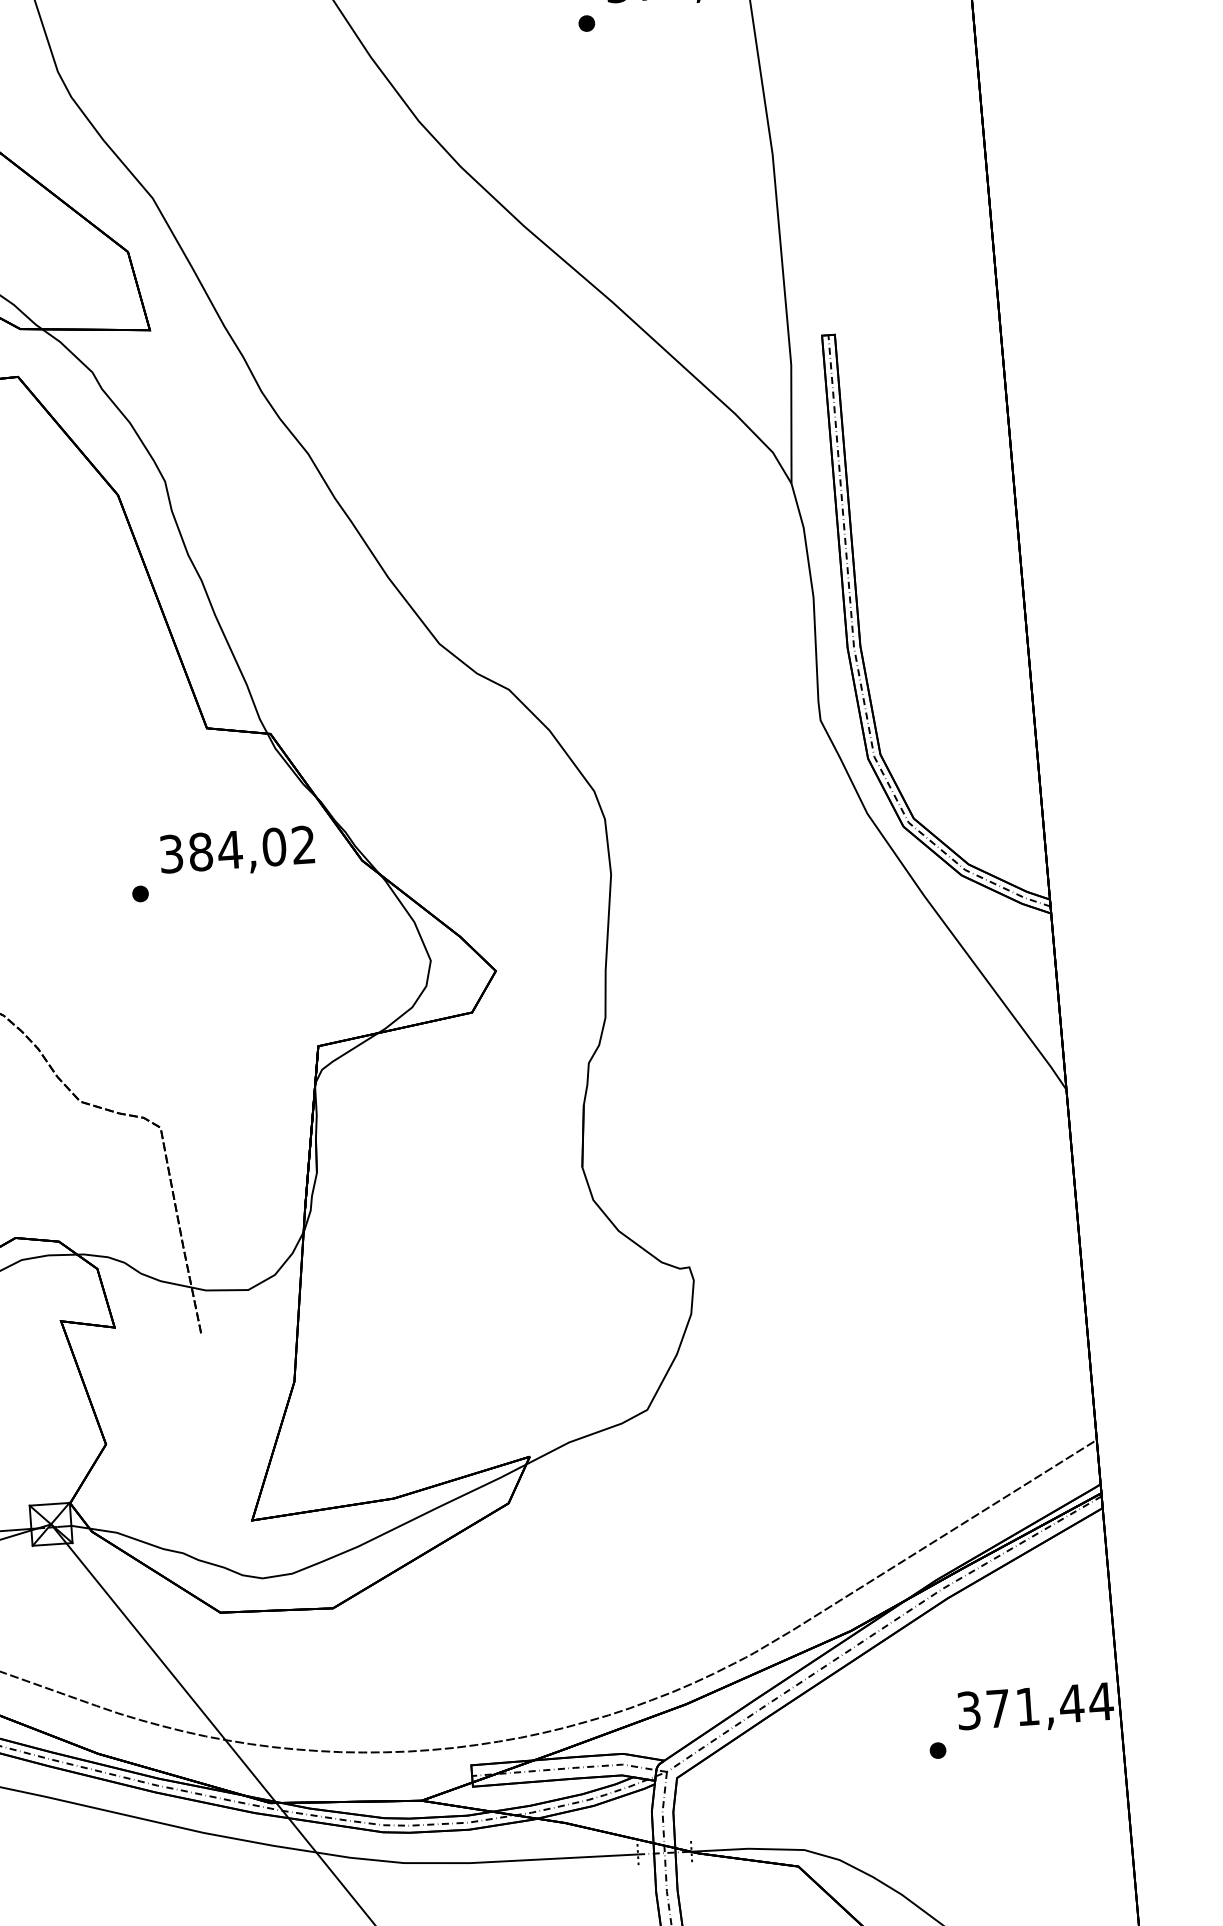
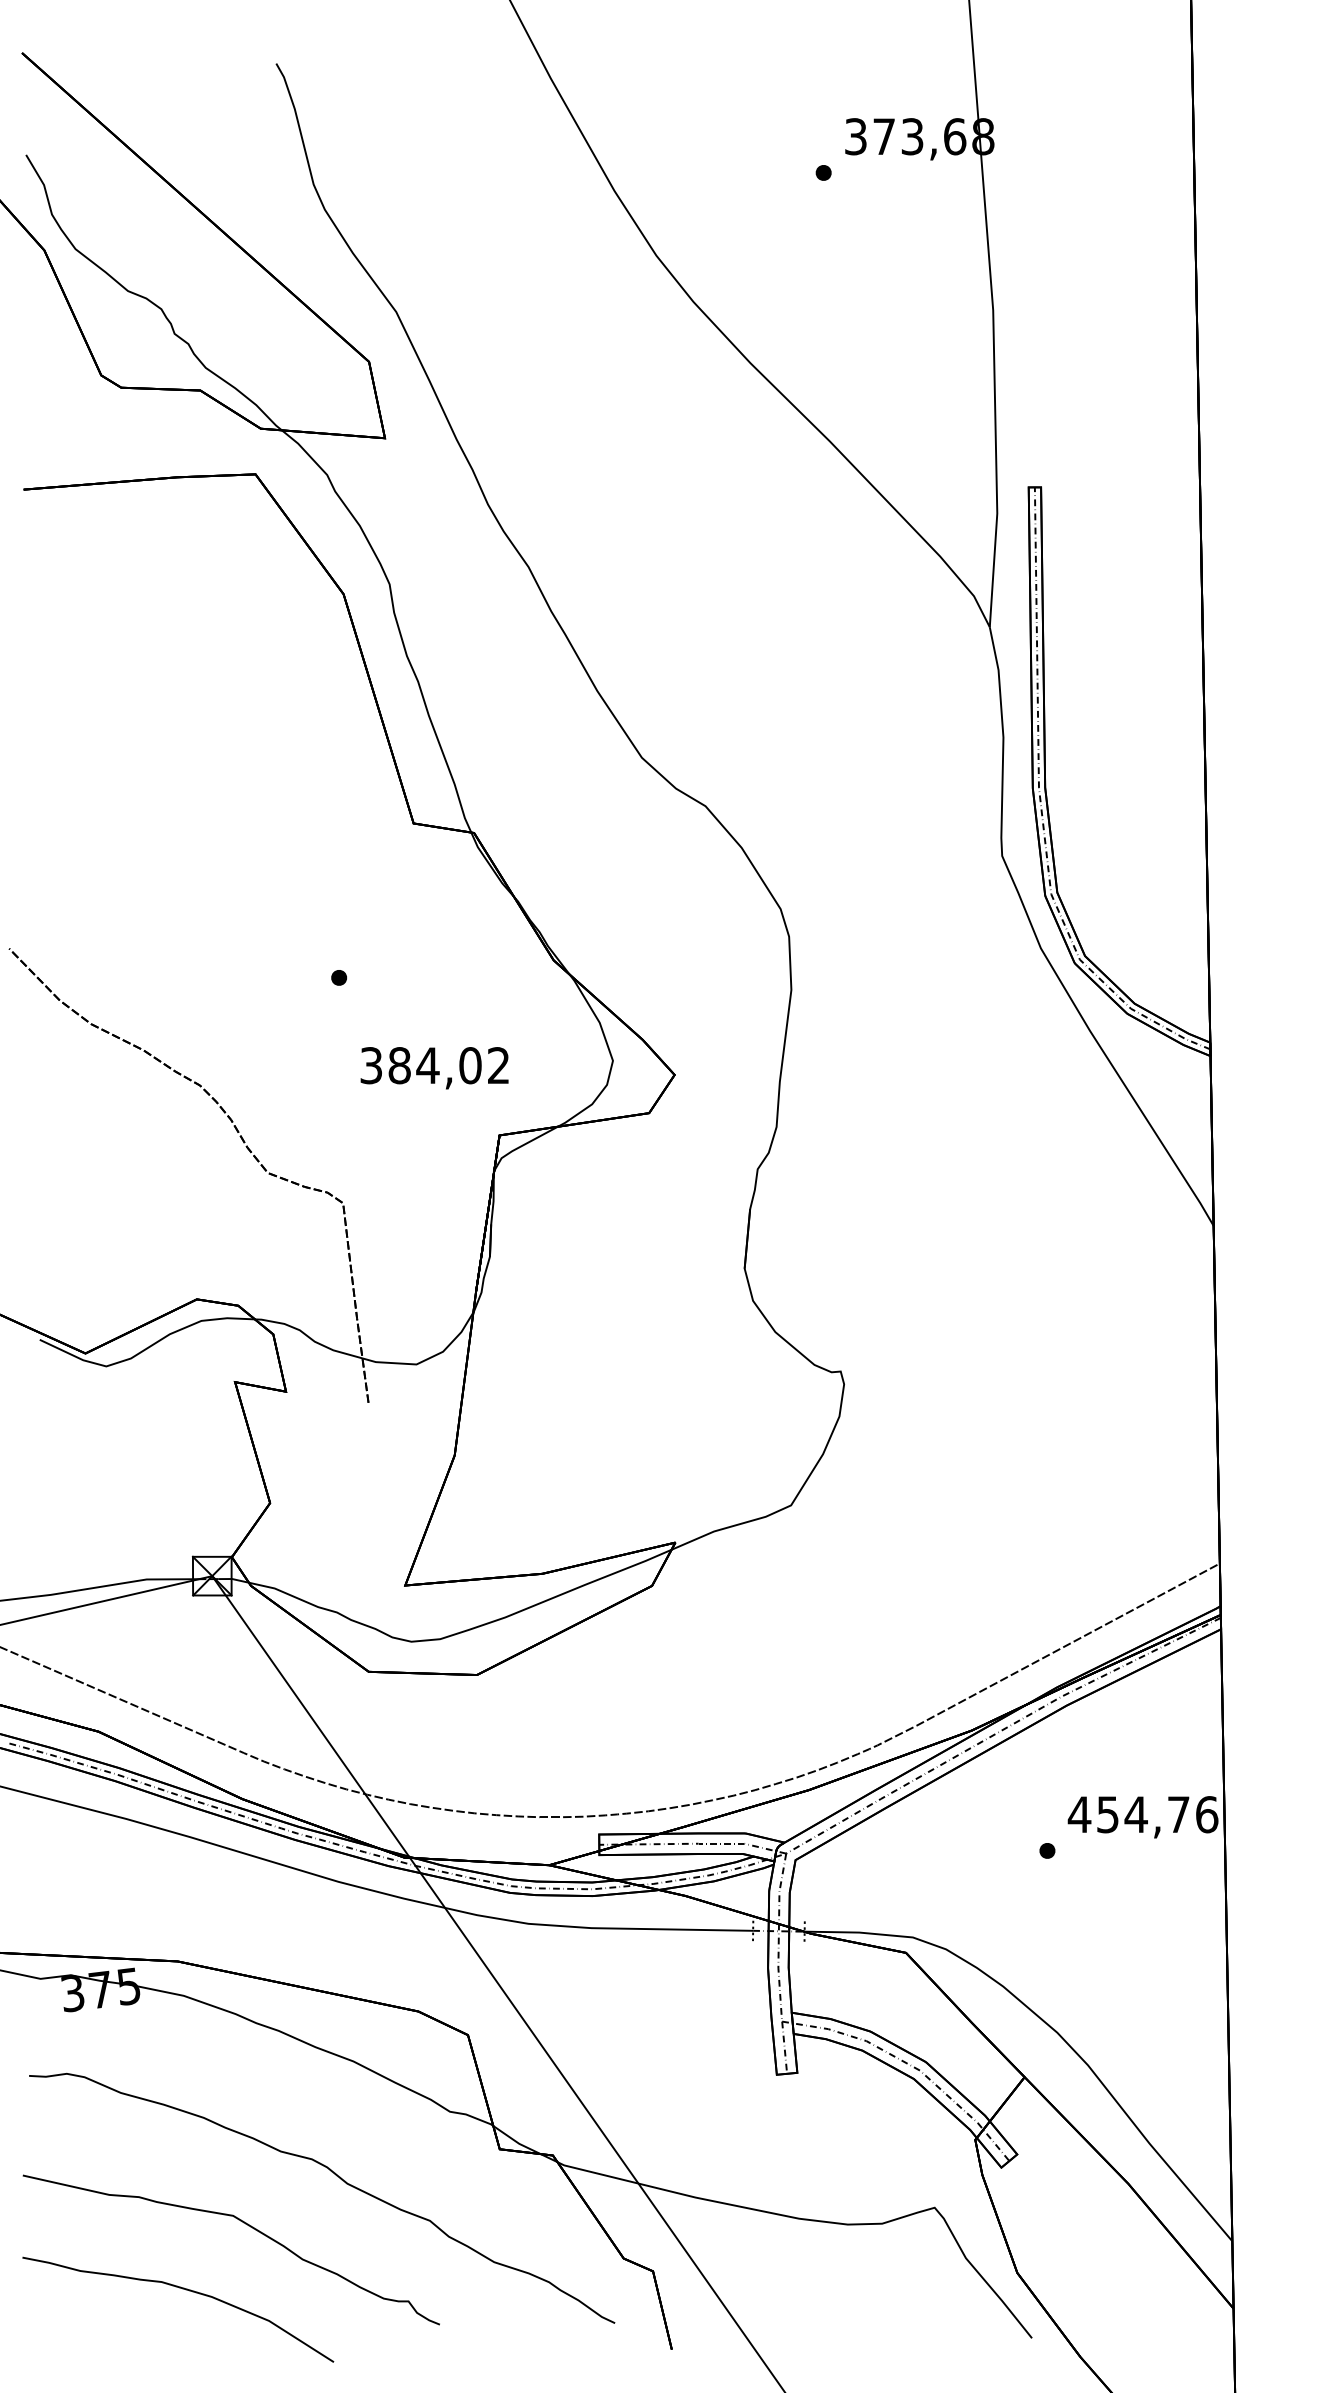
text: (237, 852) -> (434, 1068), moved
text: (1034, 1706) -> (1142, 1814), 371,44 -> 454,76

